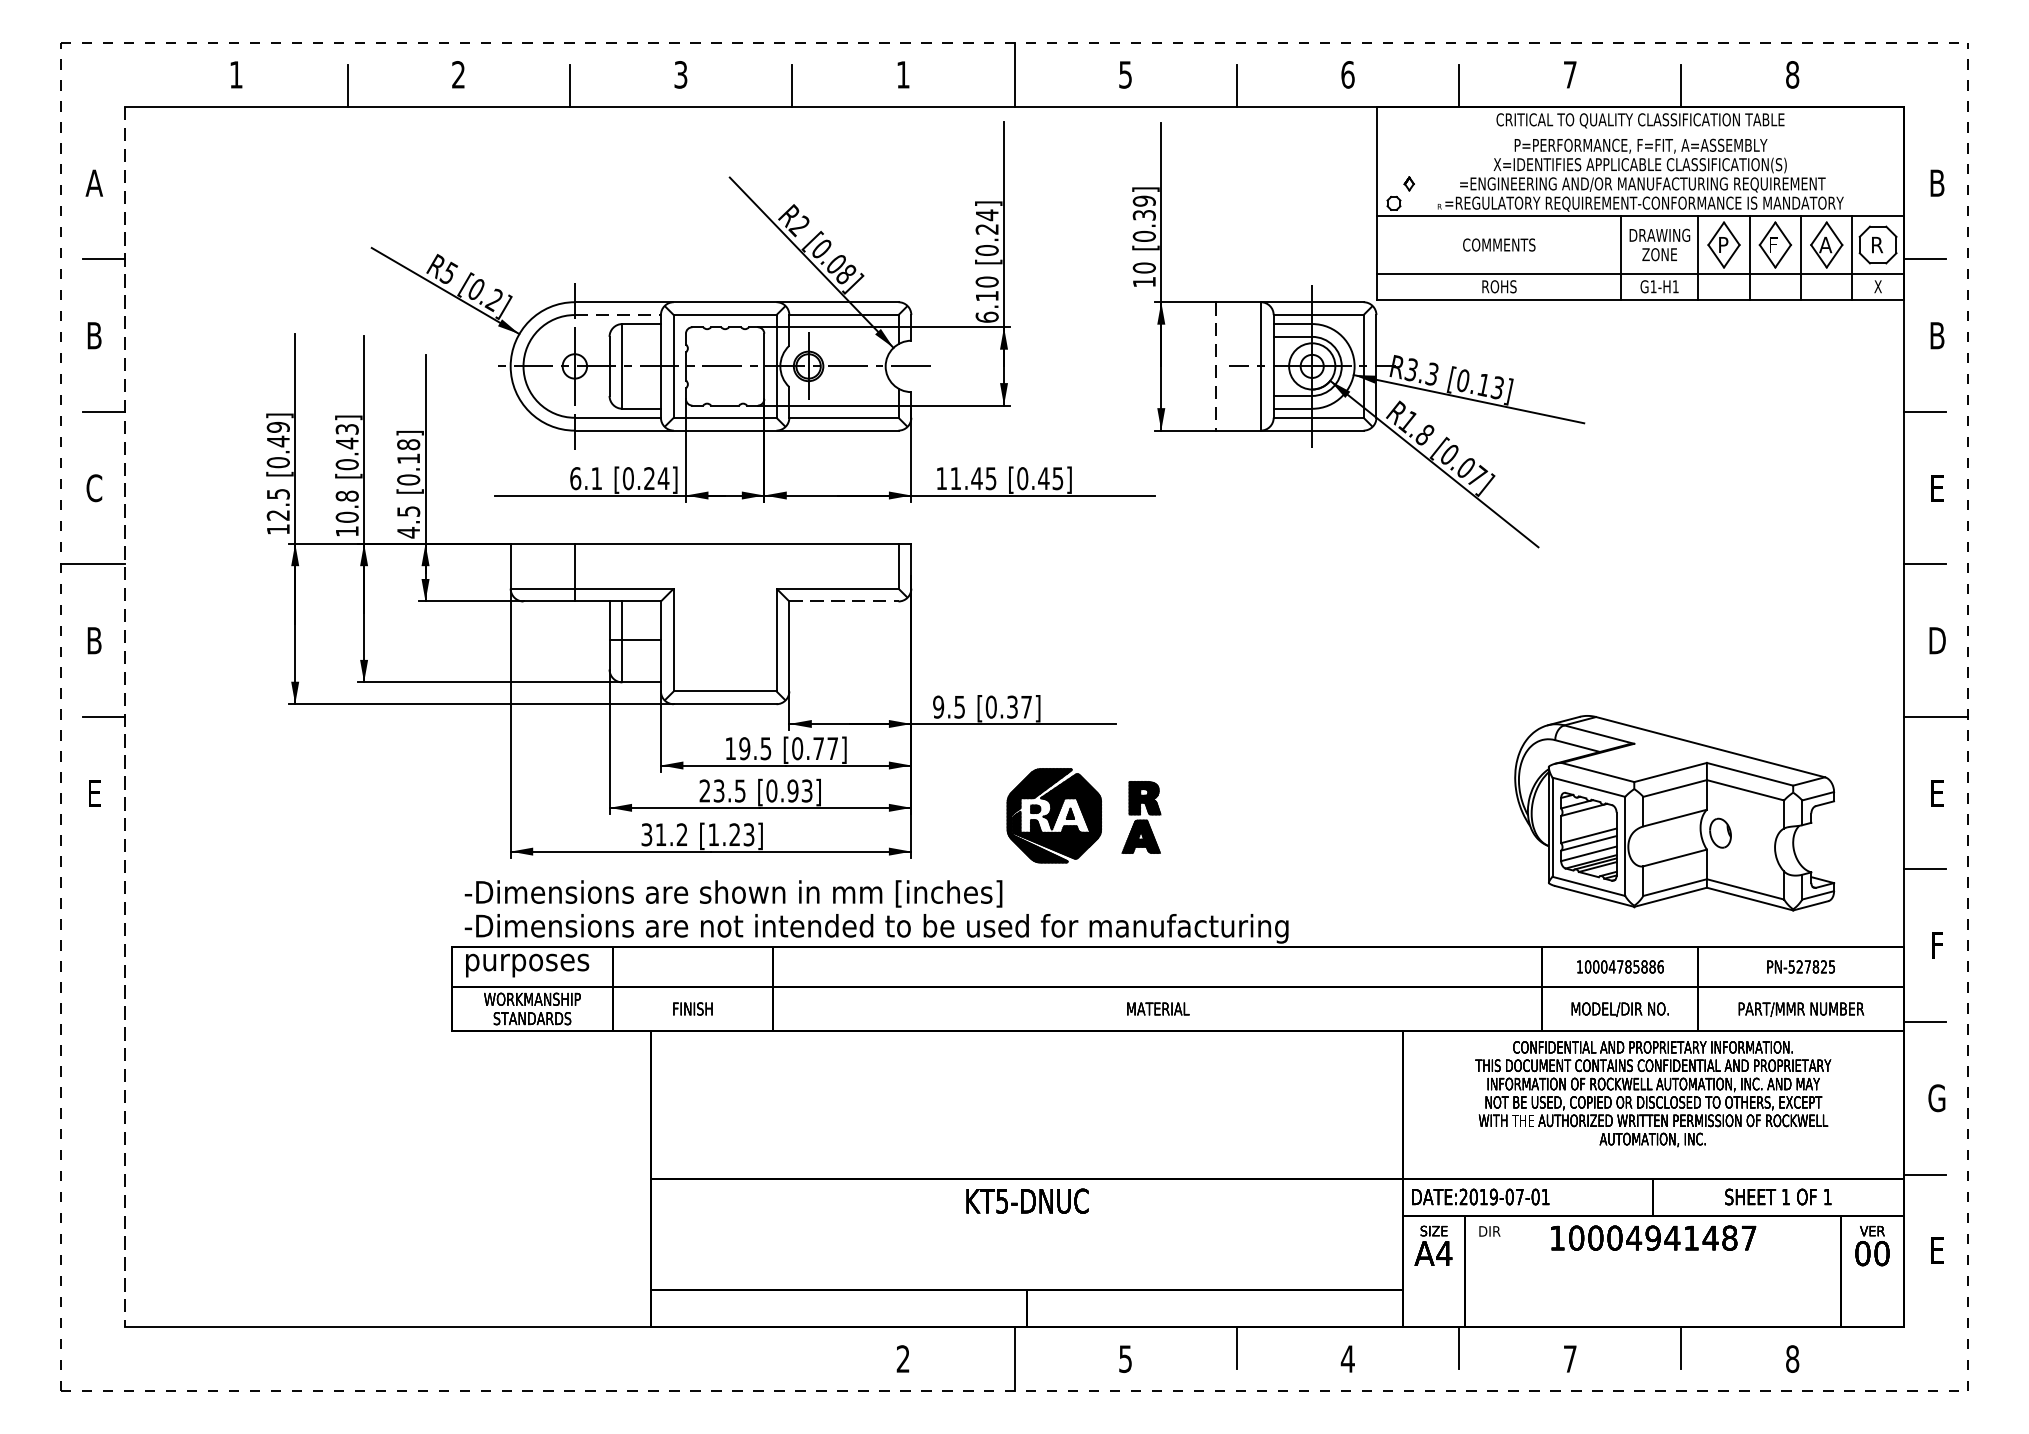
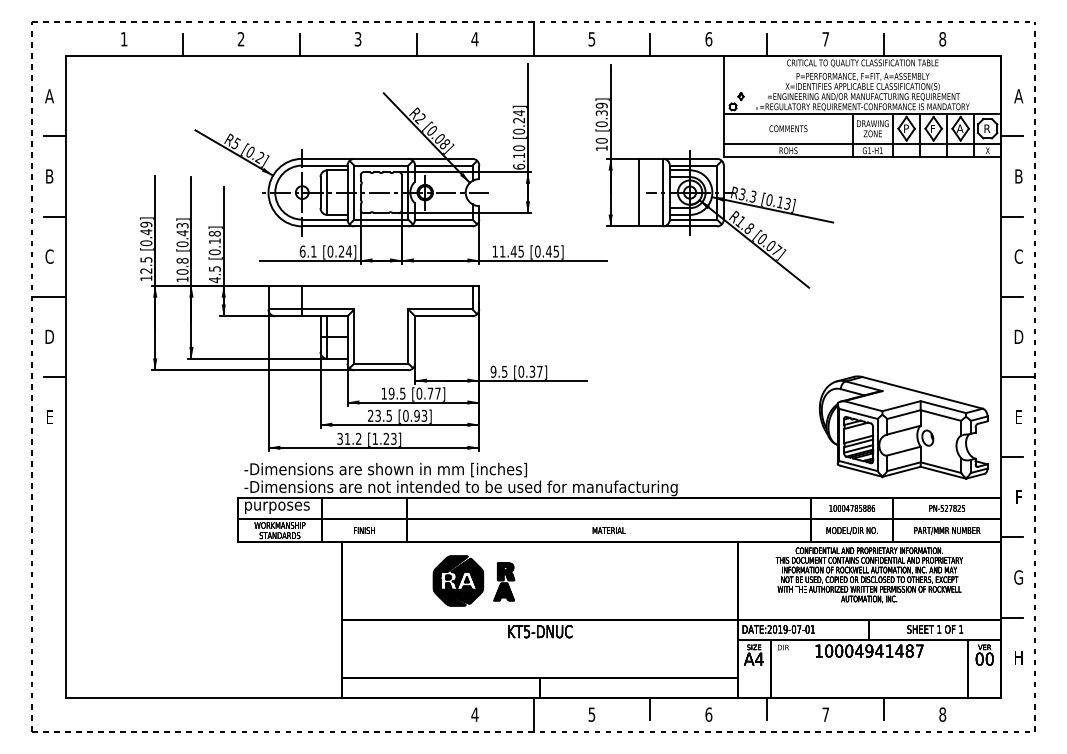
text: (902, 75) -> (474, 39), 1 -> 4
text: (1936, 183) -> (1018, 96), B -> A
line: (617, 314) -> (324, 165), dashed -> solid
line: (1216, 366) -> (639, 192), dashed -> solid
text: (1936, 487) -> (1018, 256), E -> C
line: (843, 601) -> (443, 316), dashed -> solid
text: (94, 639) -> (49, 336), B -> D
line: (124, 716) -> (65, 376), dashed -> solid
part: (1674, 813) -> (903, 427), moved
part: (1082, 814) -> (473, 580), moved
text: (1936, 1250) -> (1018, 657), E -> H
text: (902, 1358) -> (474, 714), 2 -> 4
text: (1347, 1358) -> (708, 714), 4 -> 6

